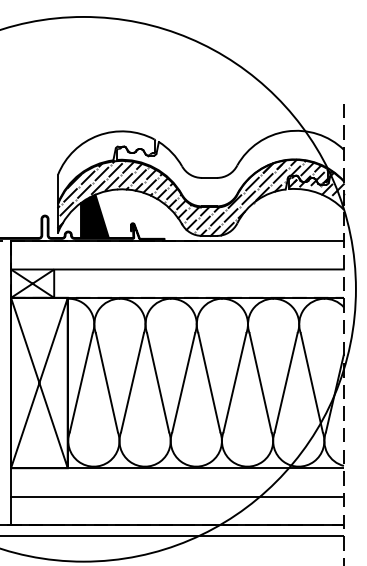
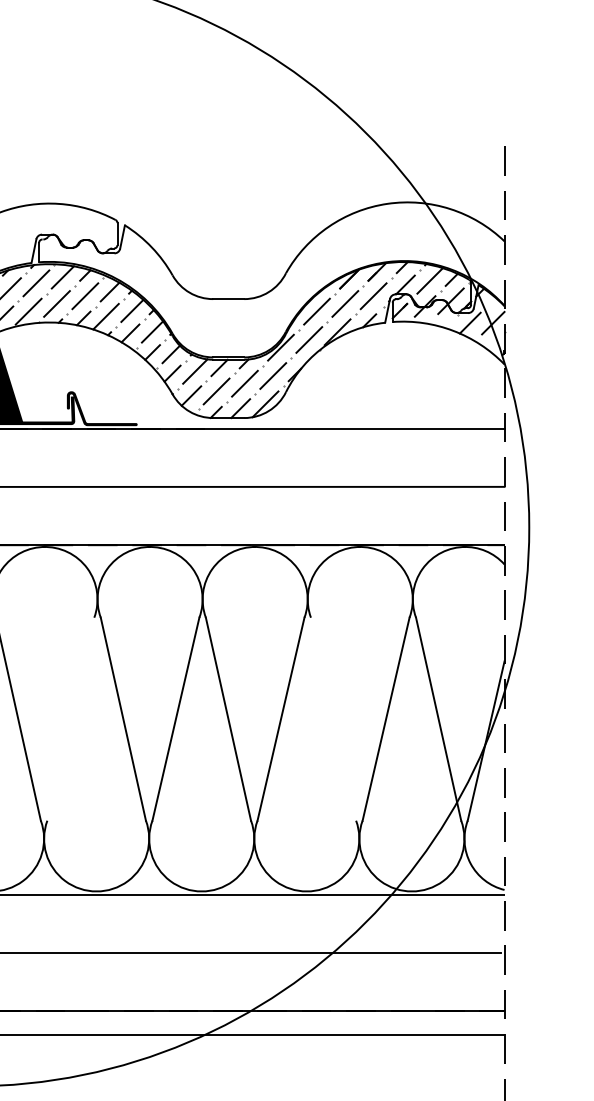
line: (132, 382) -> (70, 718), removed
line: (260, 382) -> (333, 718), removed

